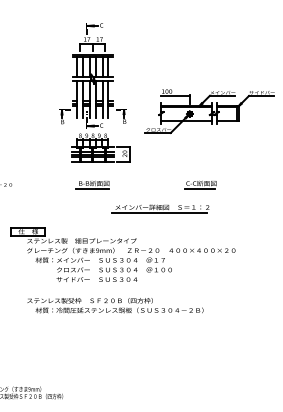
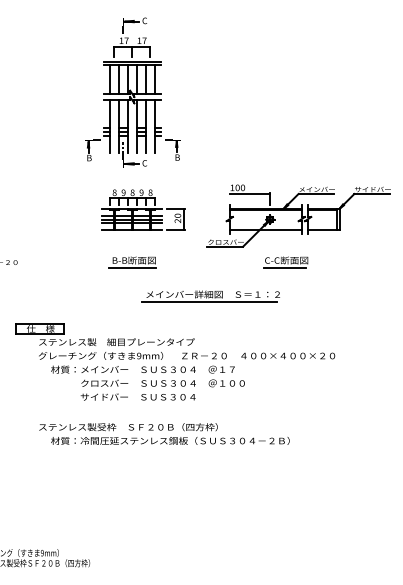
part: (92, 75) -> (132, 92), moved
part: (209, 111) -> (298, 215), moved
part: (160, 208) -> (210, 296), moved

